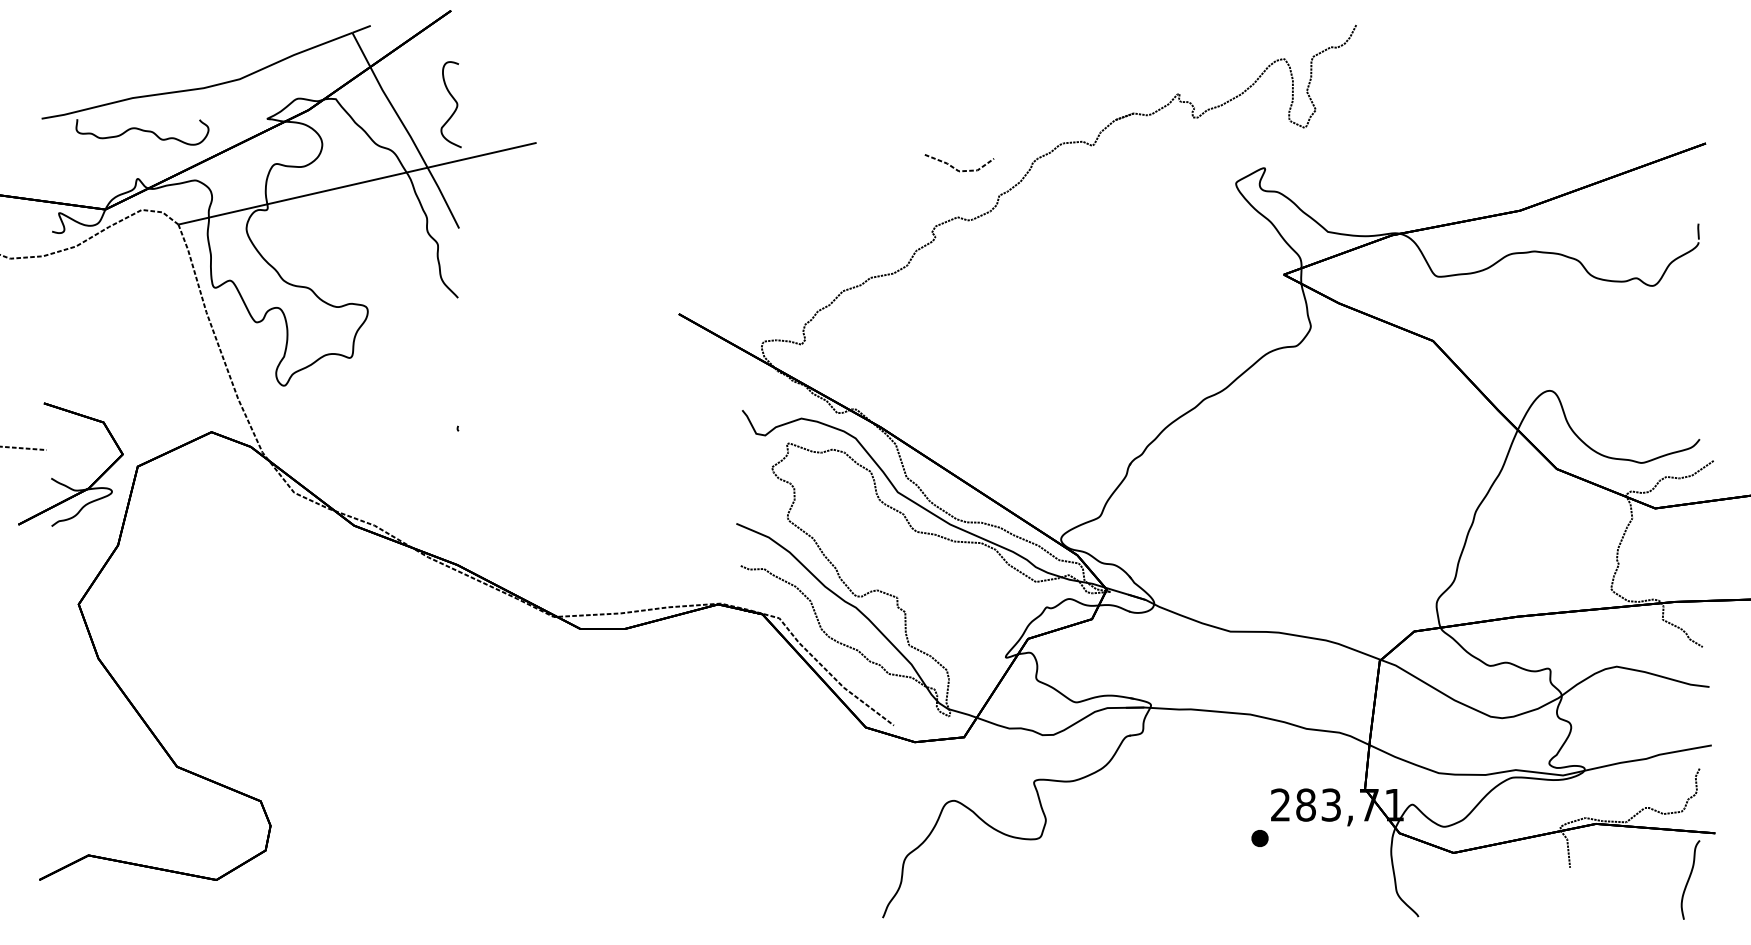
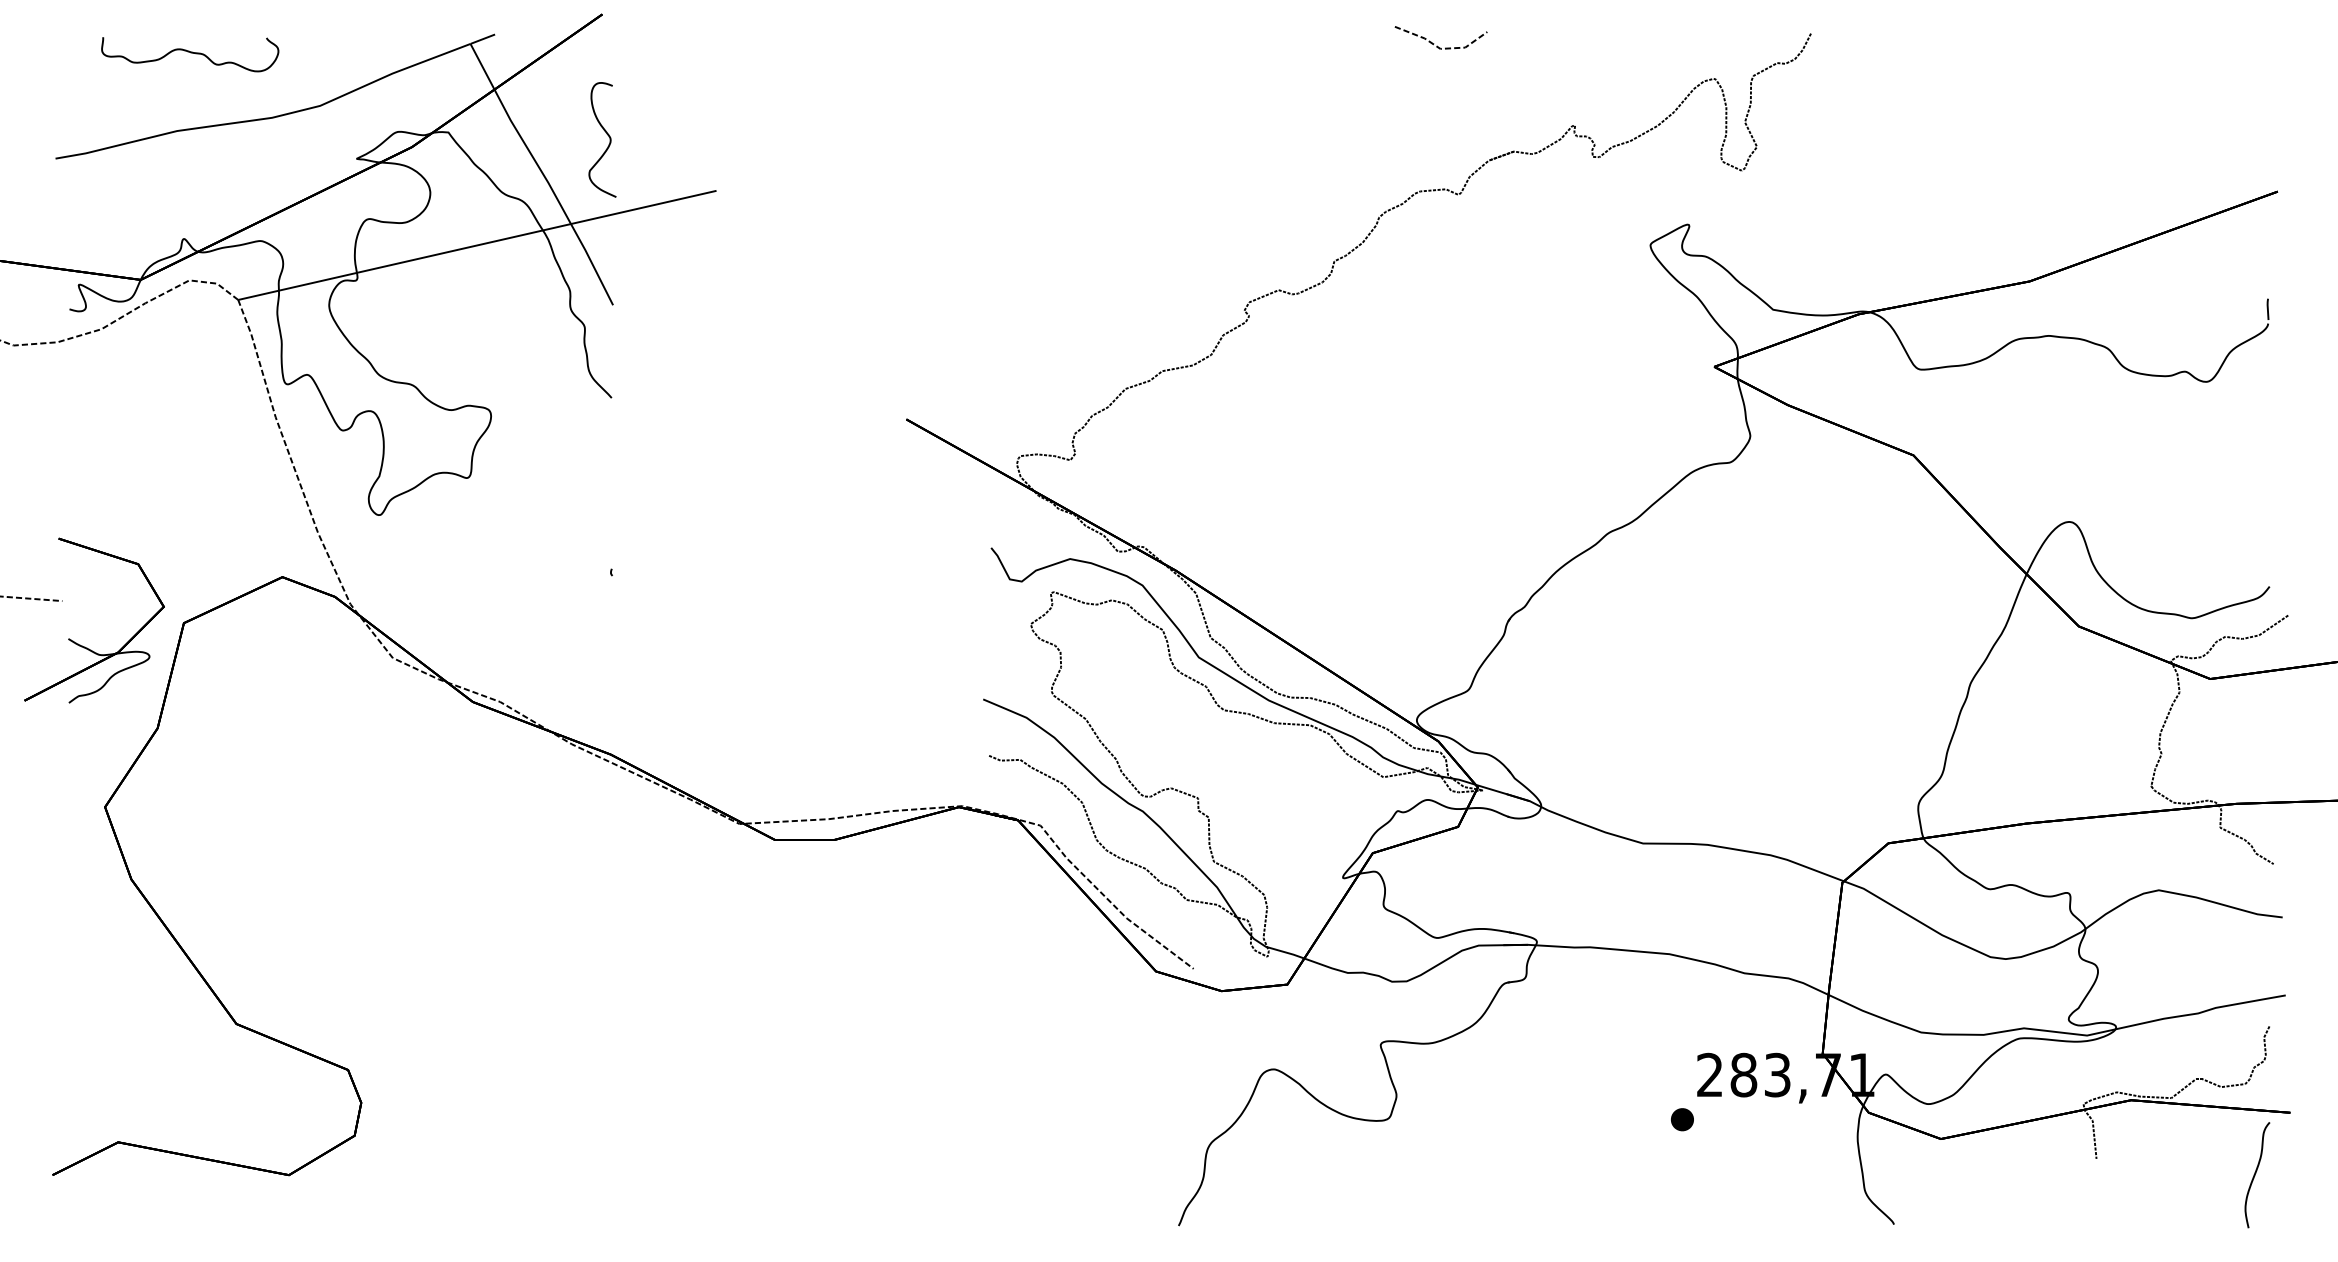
curve: (142, 131) -> (190, 53), moved
line: (954, 167) -> (1434, 43), moved

